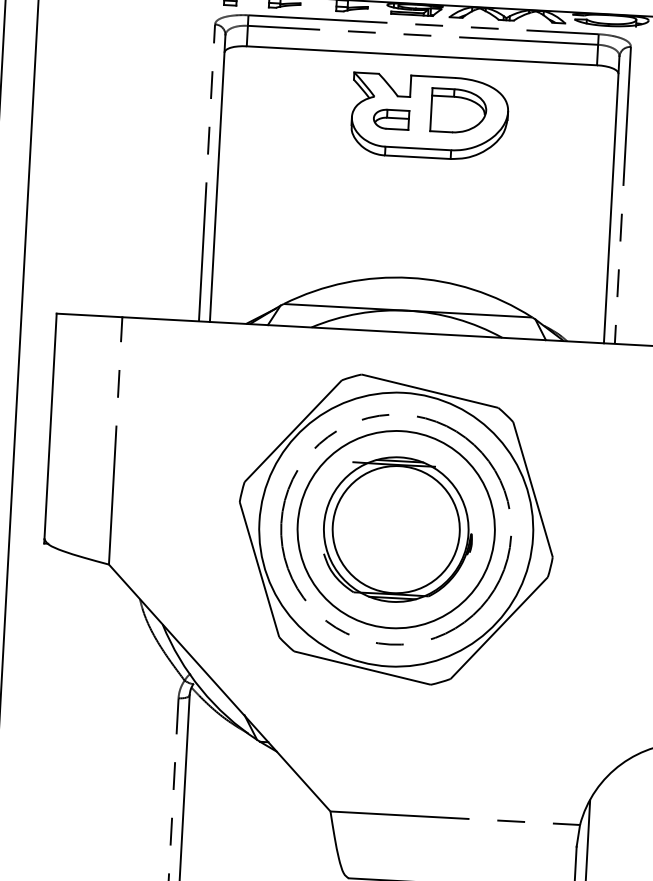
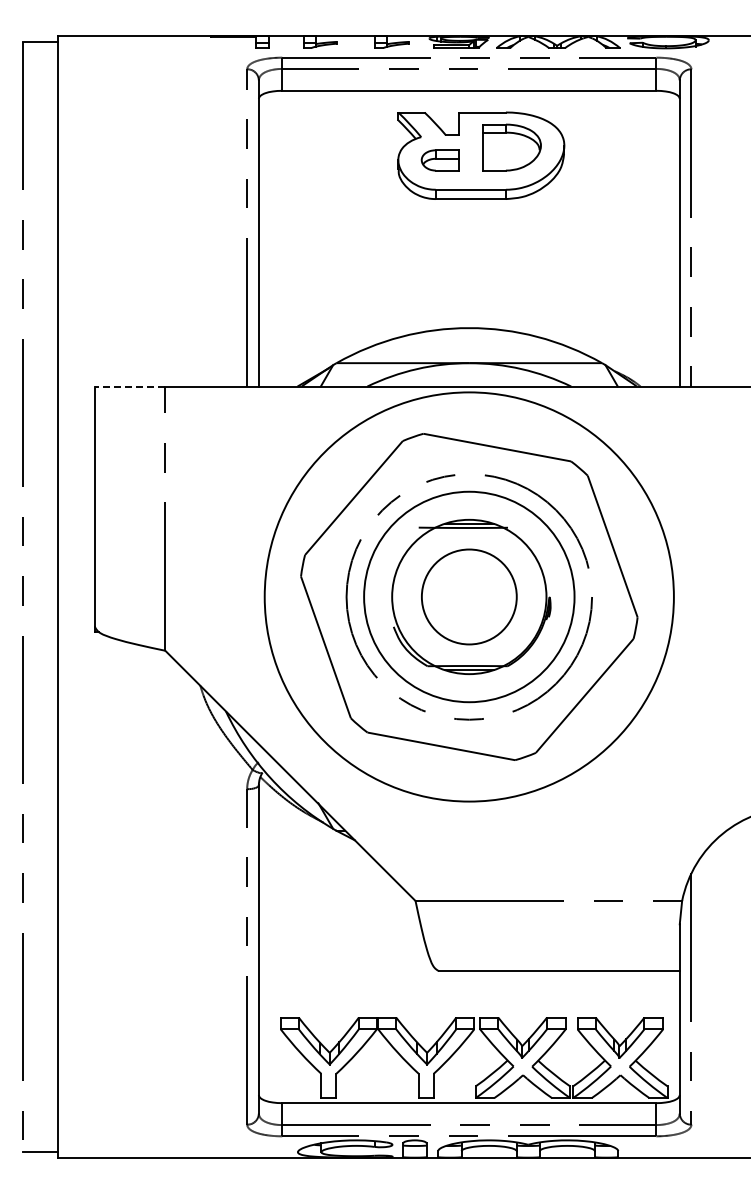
line: (88, 315) -> (129, 386), solid -> dashed
circle: (396, 529) -> (469, 596), size x0.7
circle: (396, 529) -> (469, 596), size x1.4

